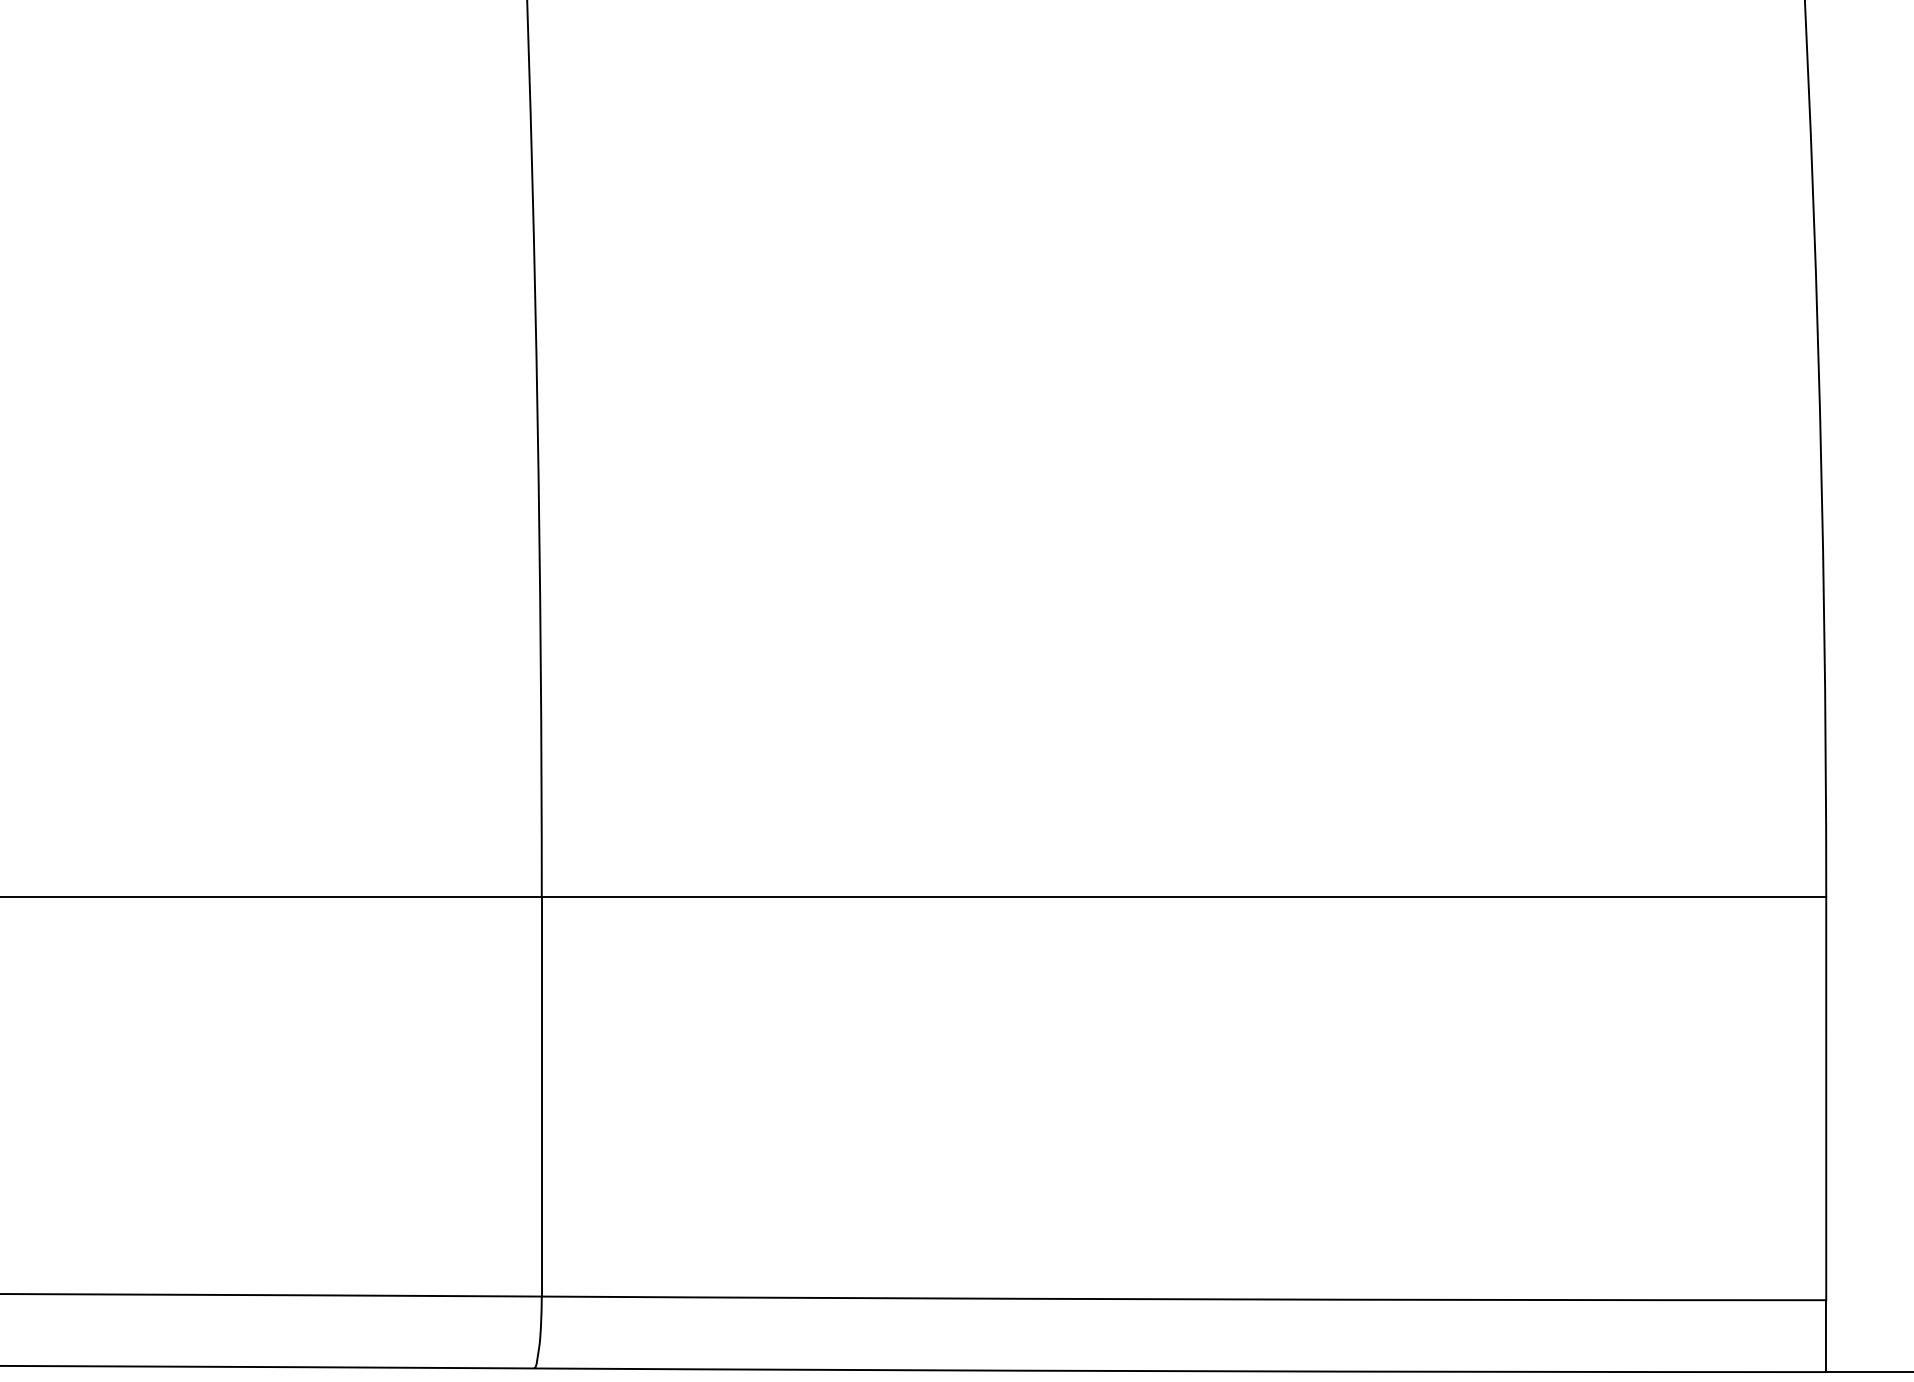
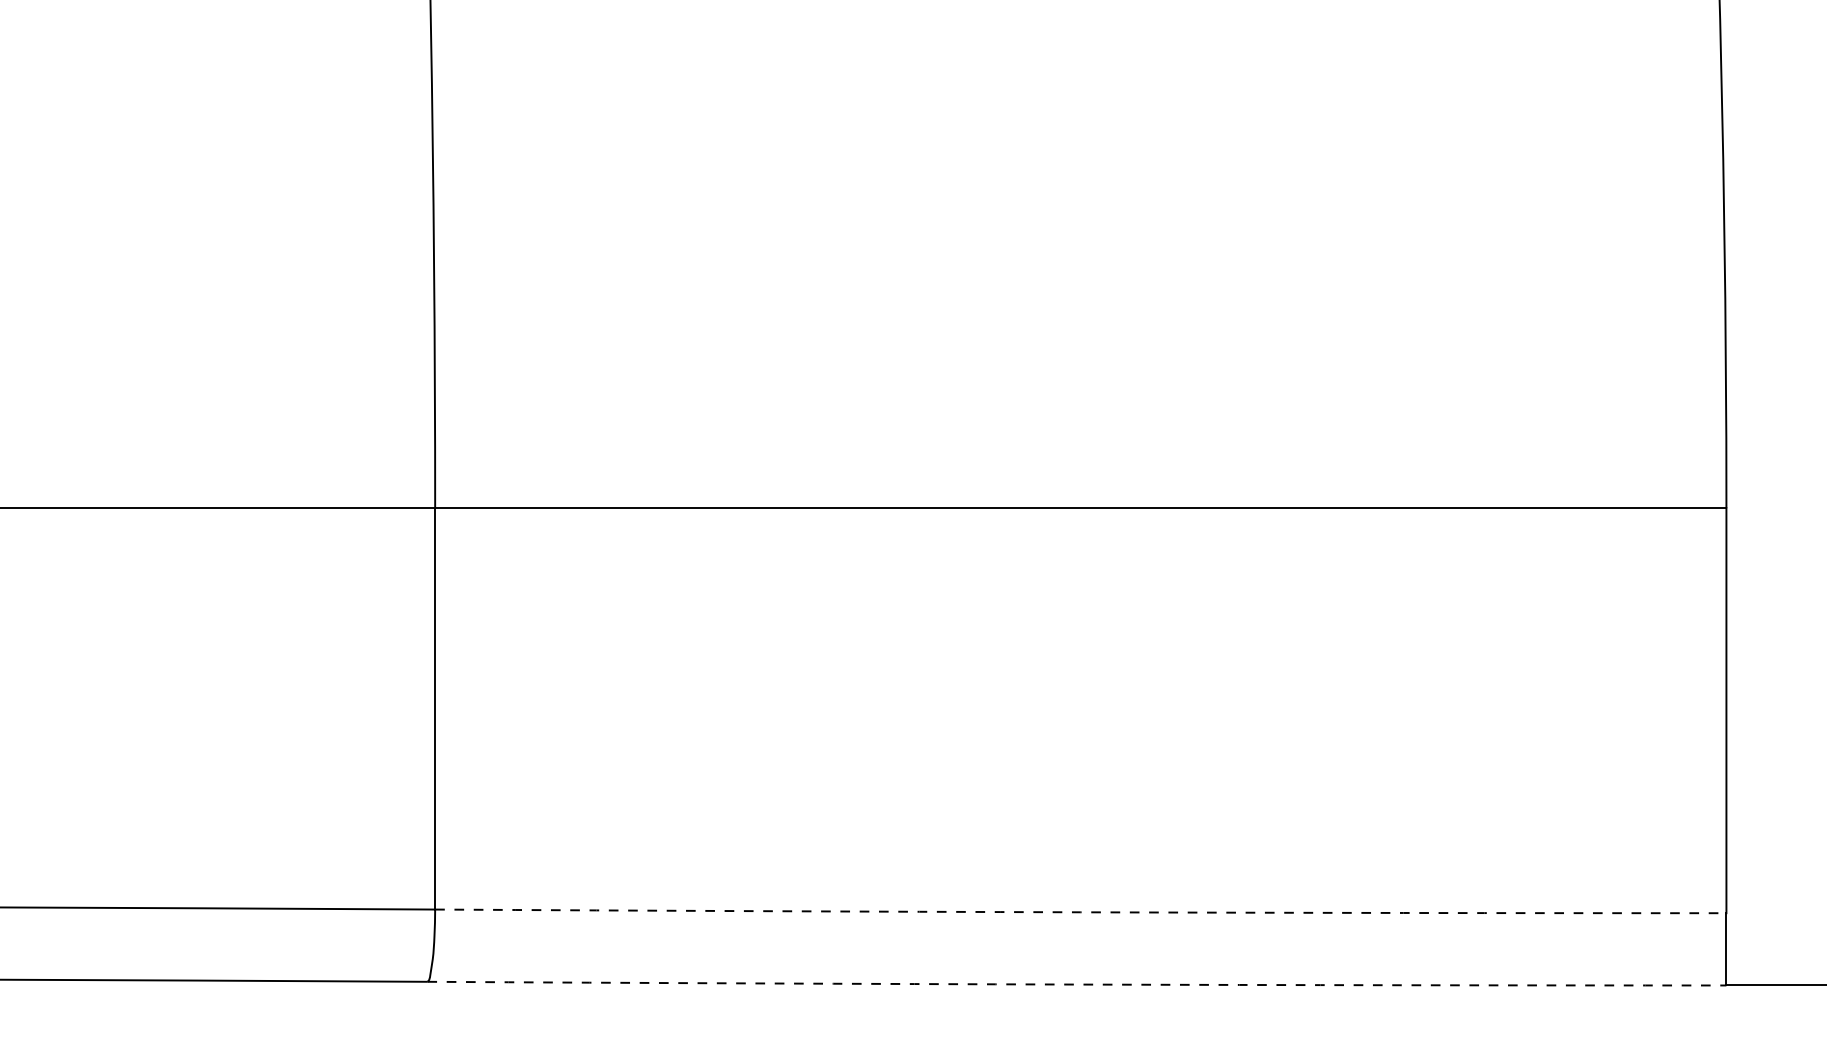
arc: (1184, 1299) -> (1081, 912), solid -> dashed
arc: (1180, 1371) -> (1077, 984), solid -> dashed

